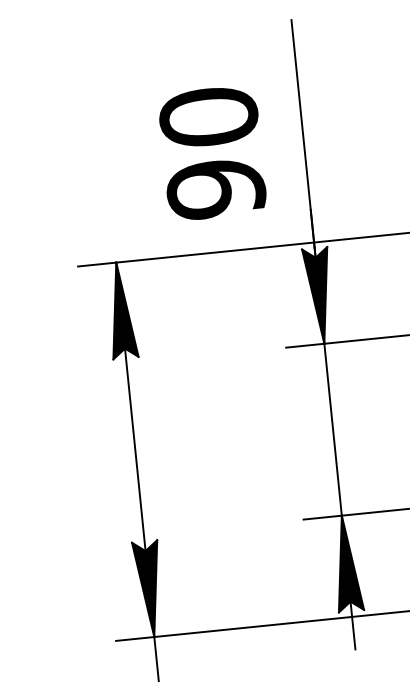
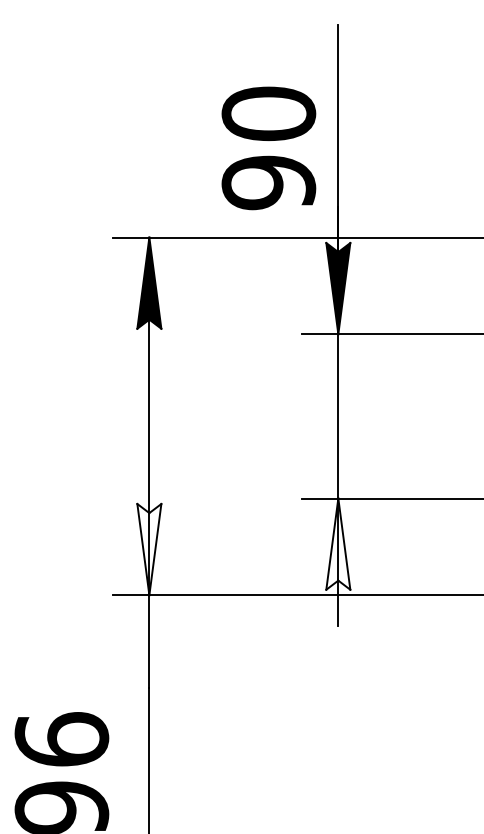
text: (212, 153) -> (268, 148), moved
fill: (346, 562) -> (338, 543), removed
fill: (149, 589) -> (149, 549), removed

